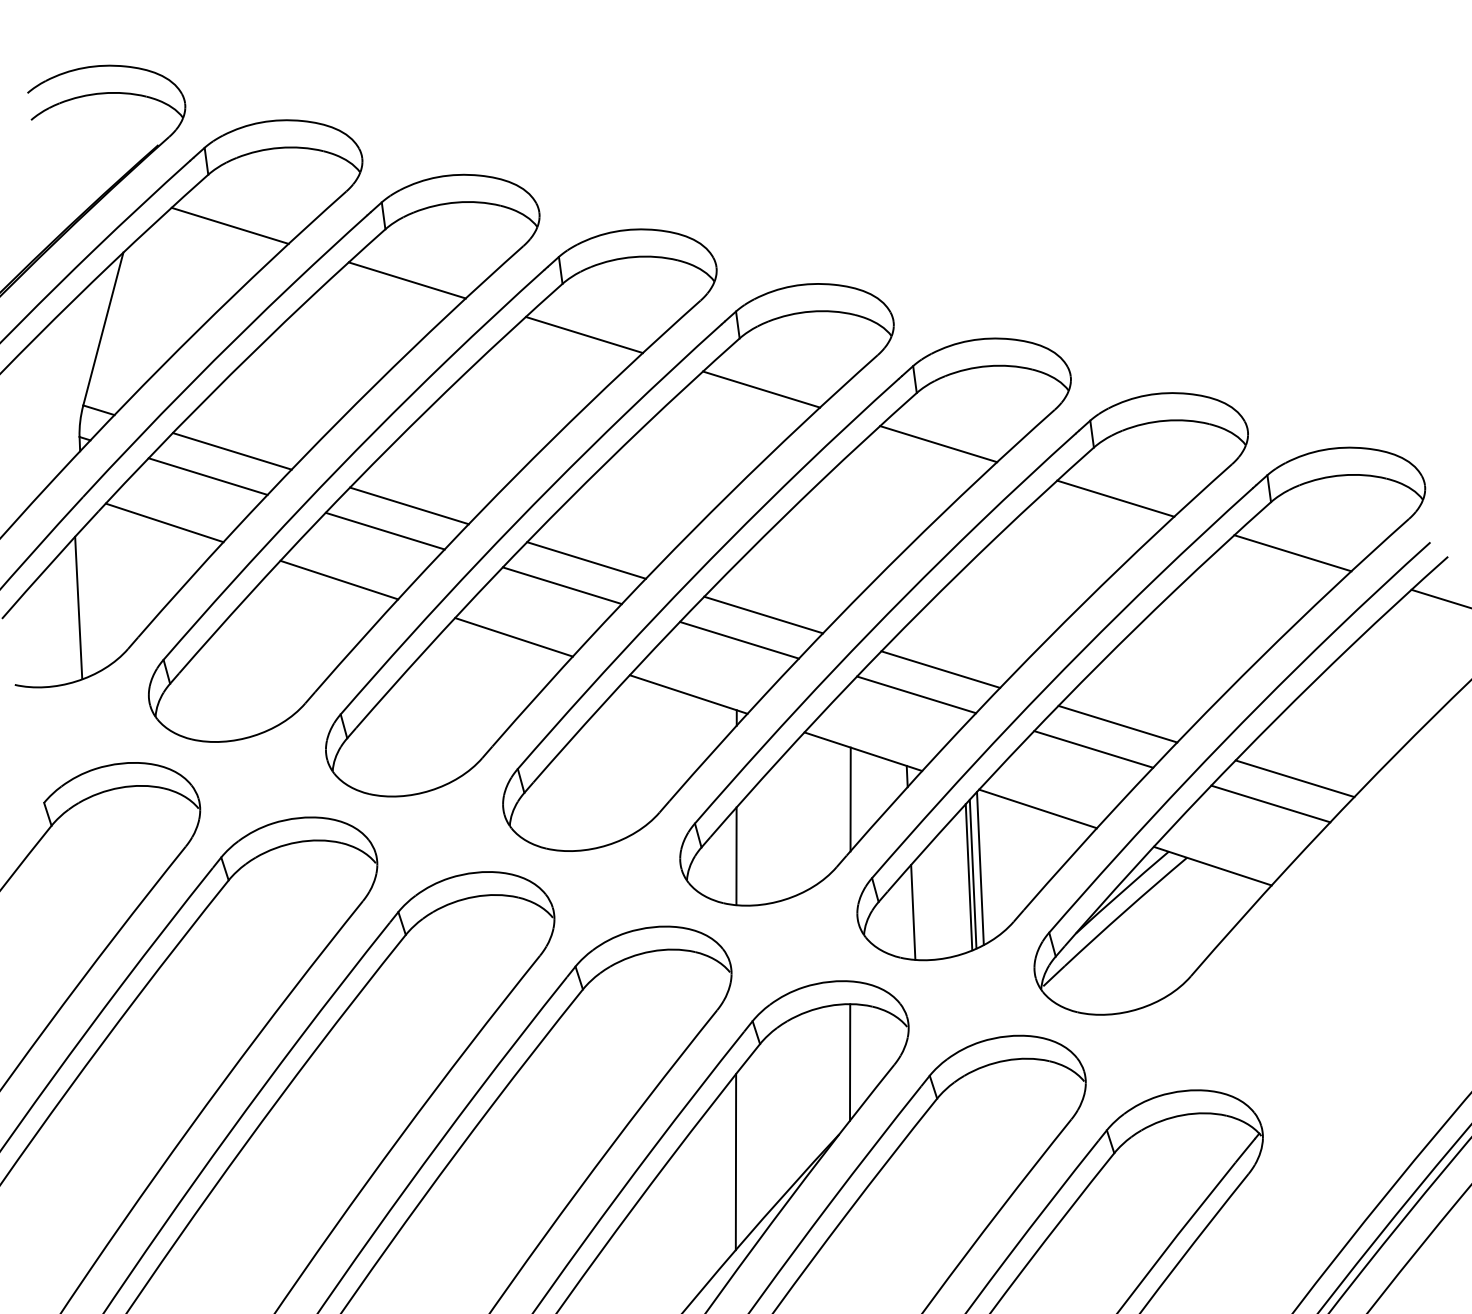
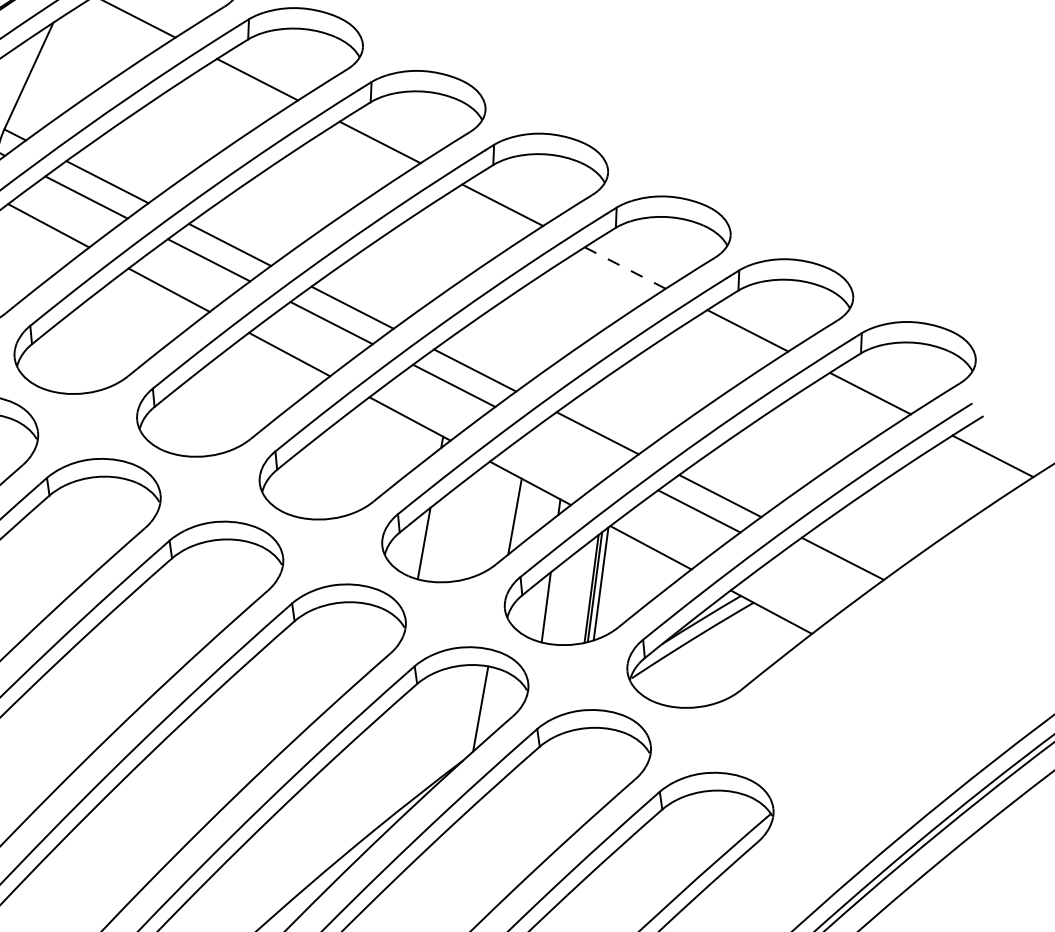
line: (939, 444) -> (625, 268), solid -> dashed
line: (916, 694) -> (576, 448), removed
line: (1270, 803) -> (821, 573), removed
line: (735, 1162) -> (383, 767), removed

